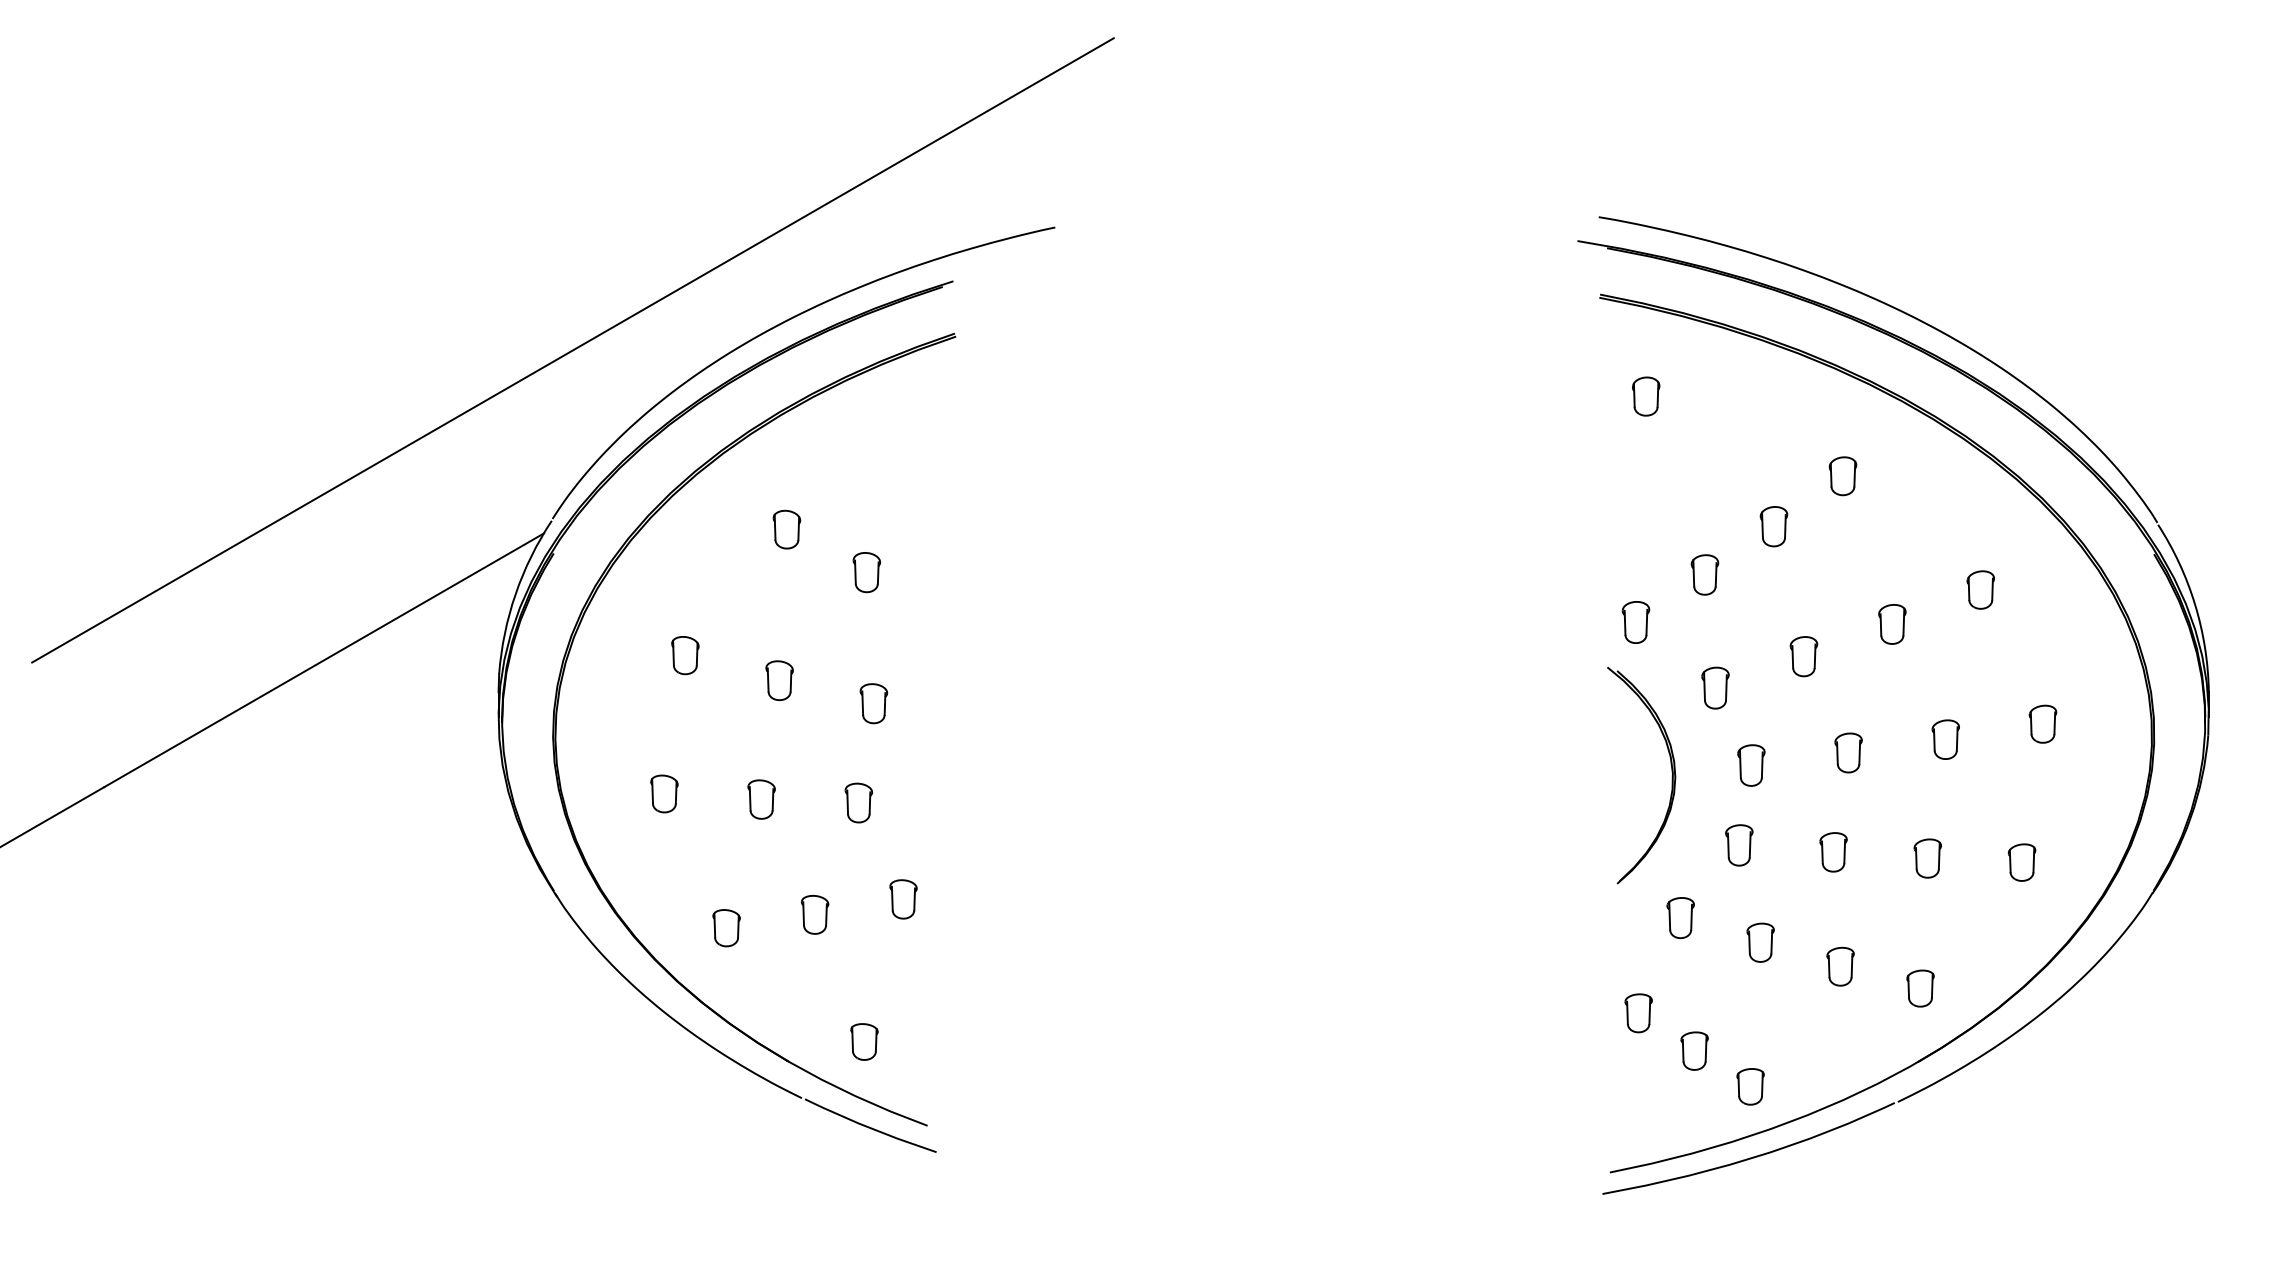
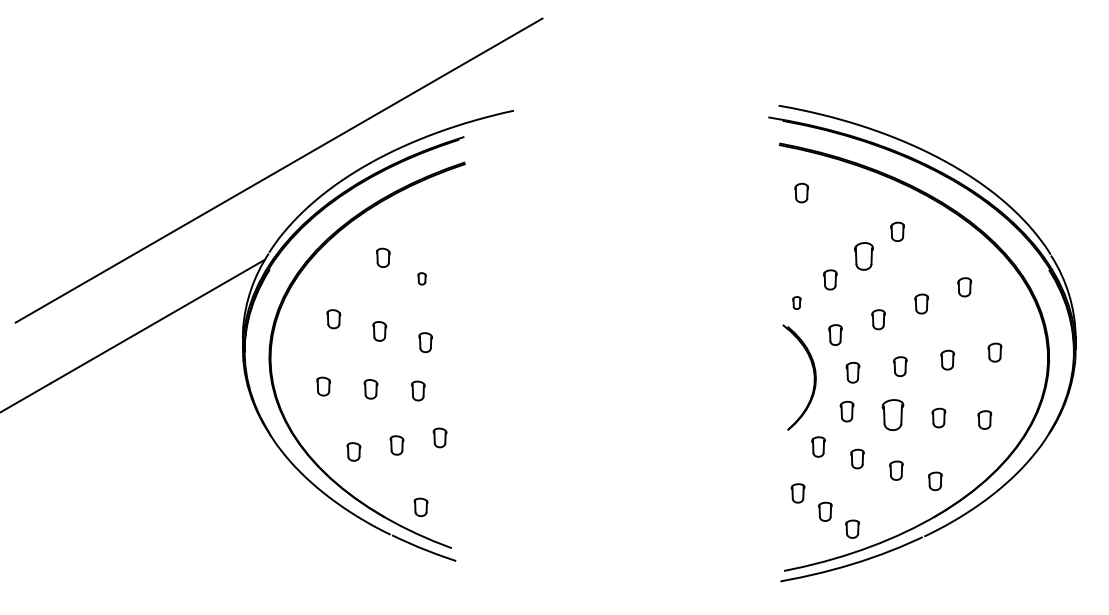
part: (1773, 526) -> (863, 256), size x1.4
part: (865, 571) -> (421, 278), size x0.6
part: (1635, 621) -> (796, 302), size x0.6
part: (1832, 851) -> (892, 414), size x1.6

